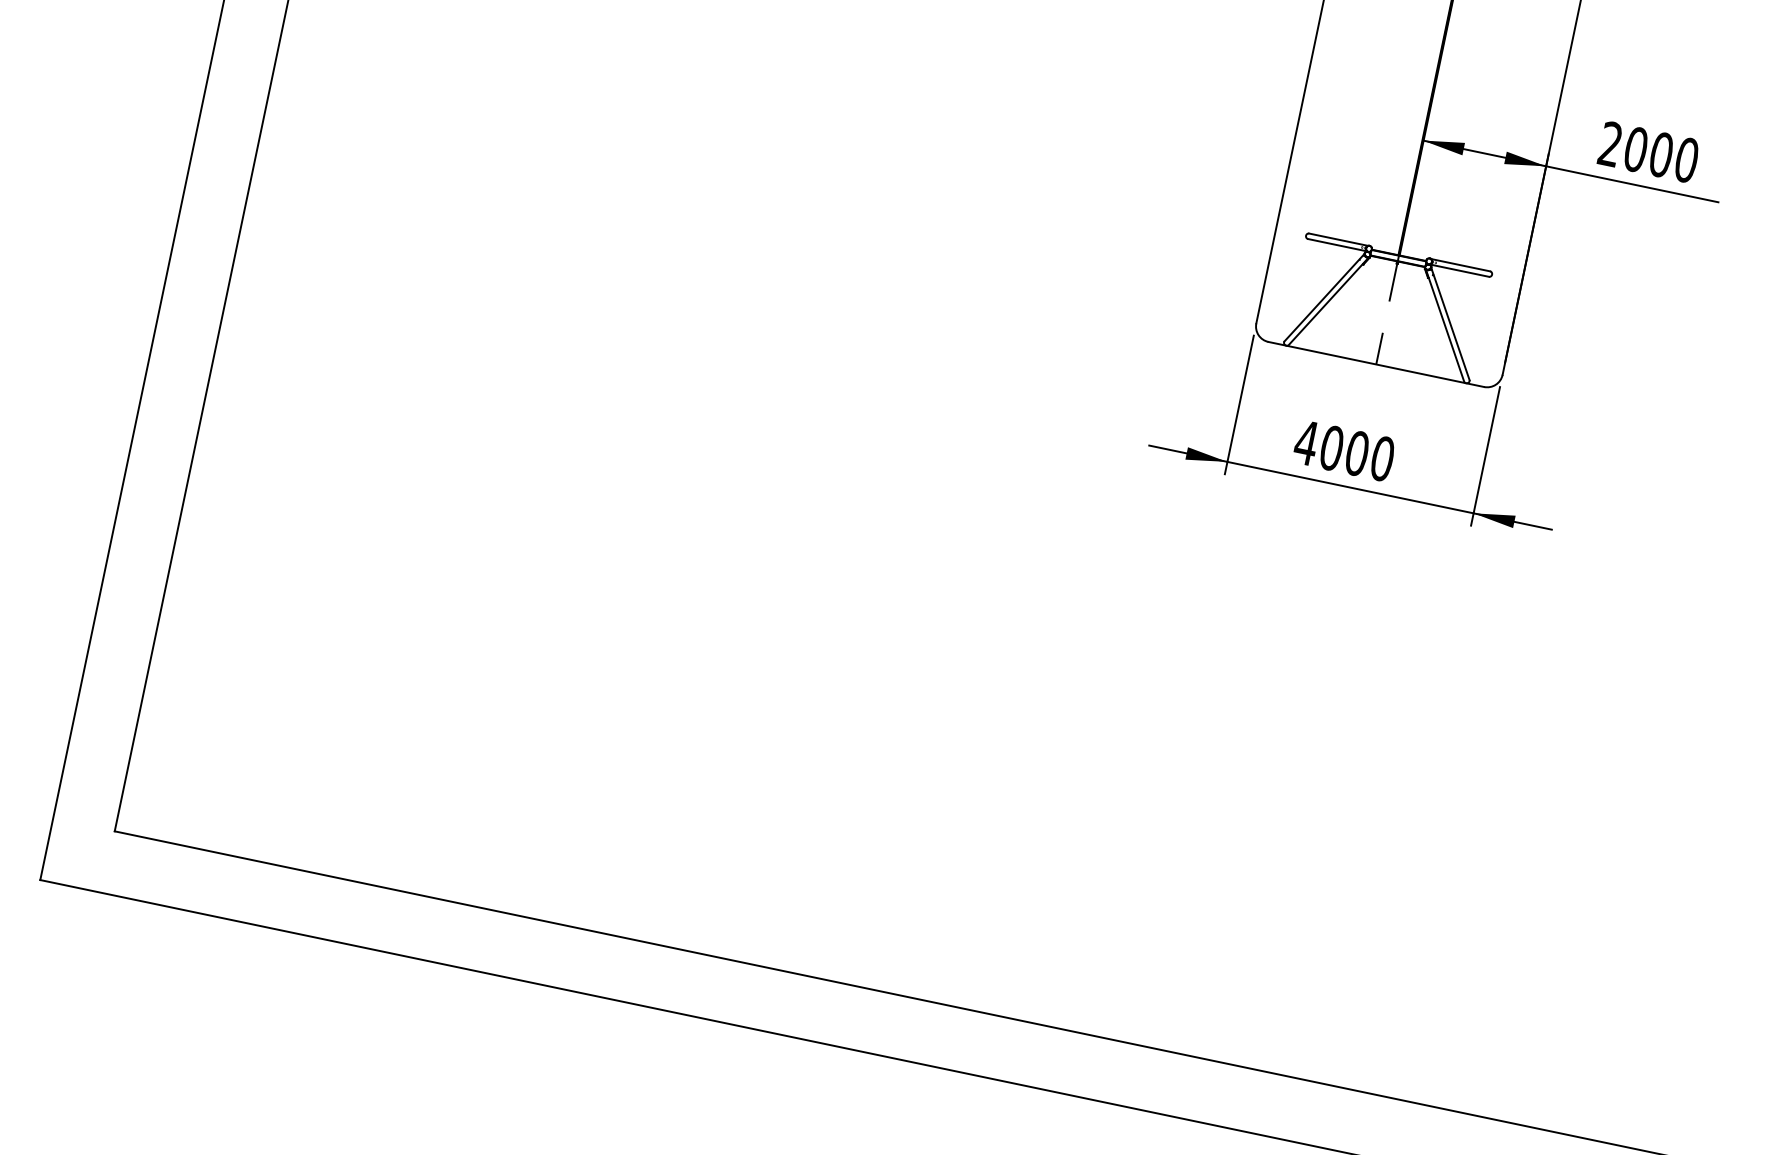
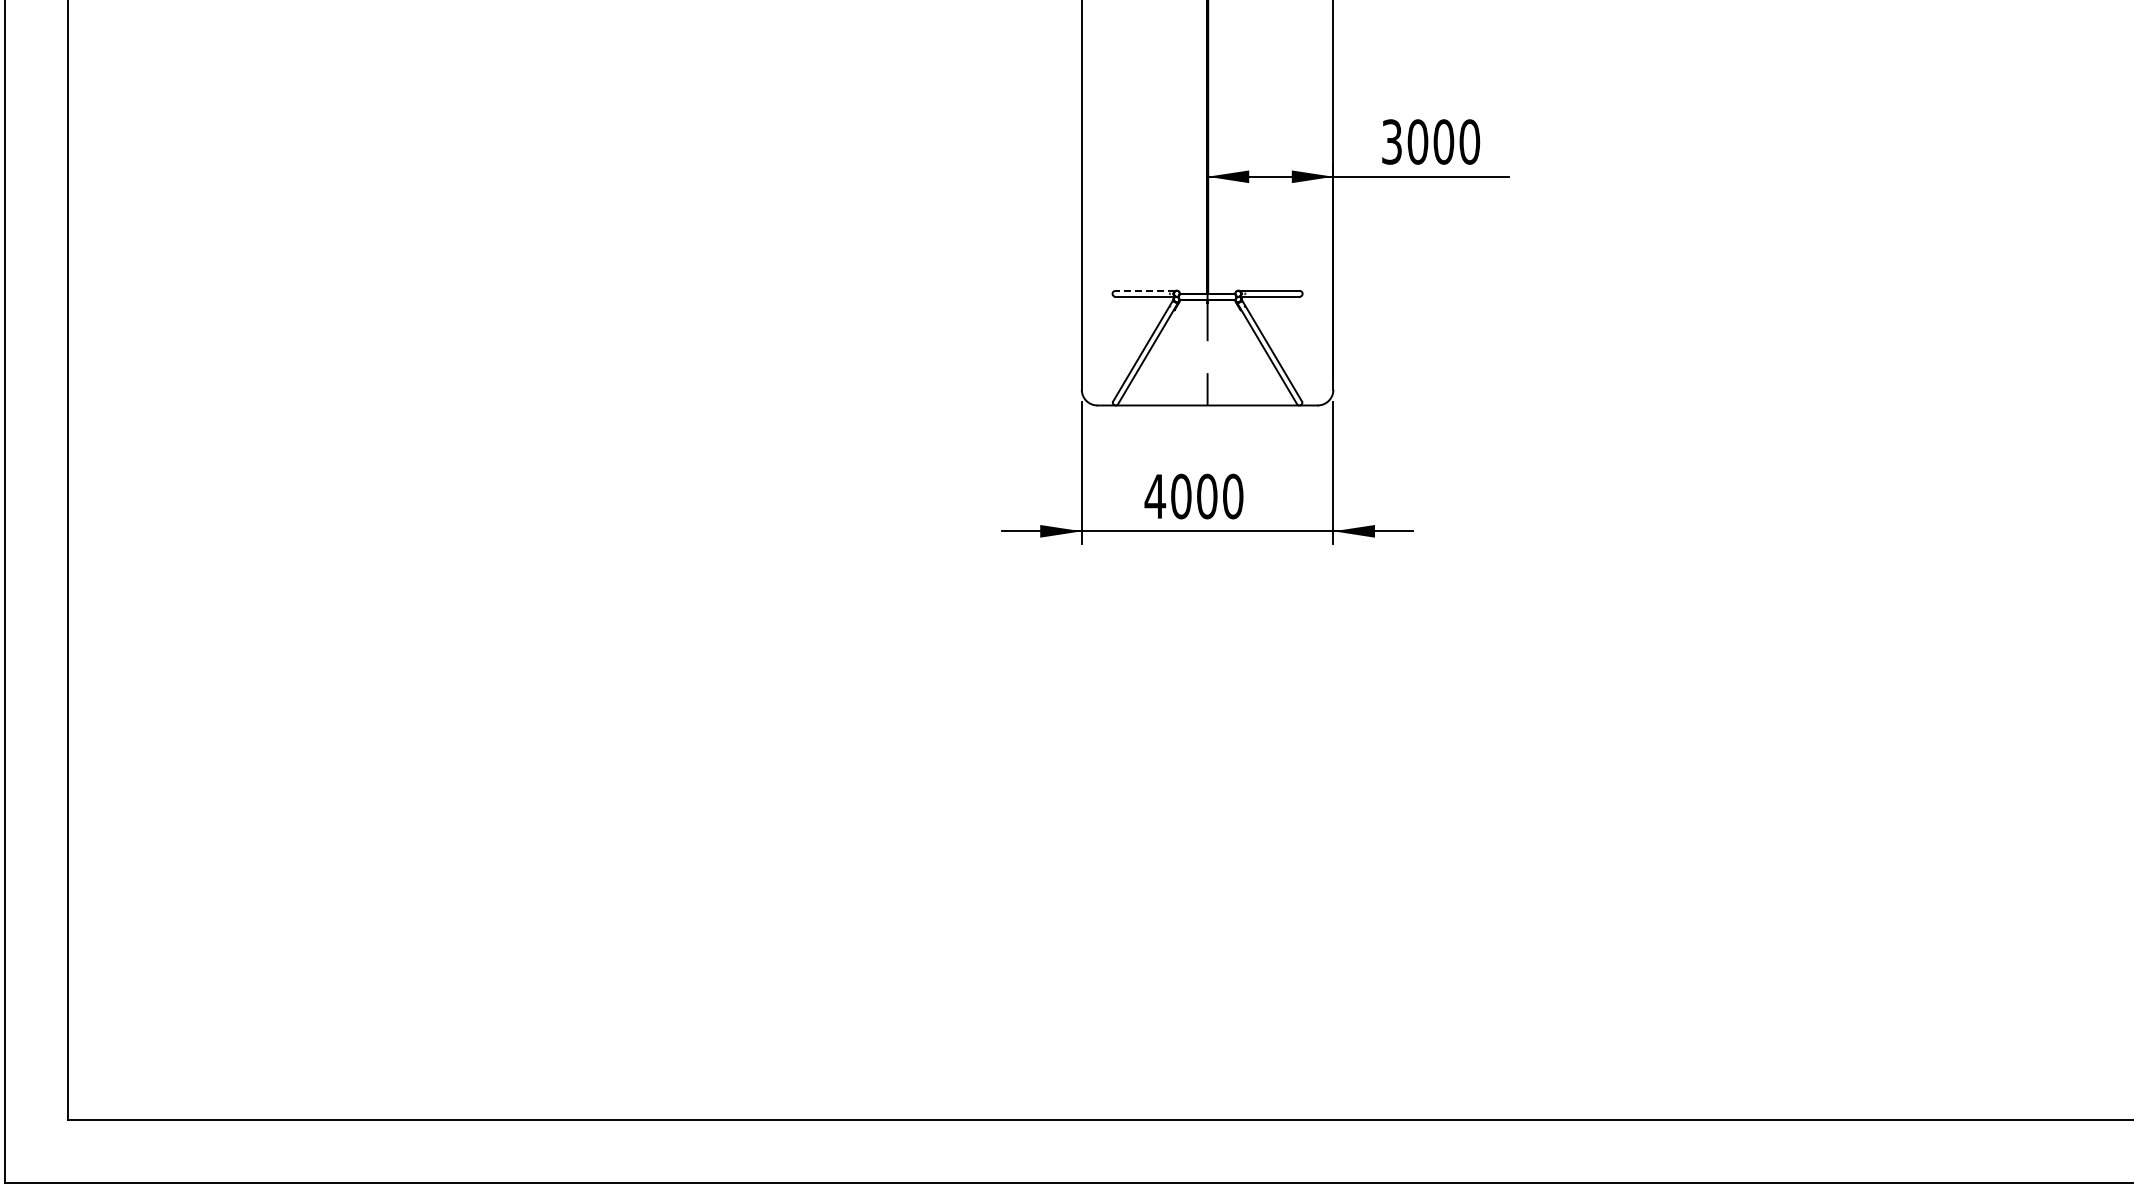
text: (1610, 143) -> (1391, 141), 2000 -> 3000
line: (1337, 239) -> (1144, 291), solid -> dashed

